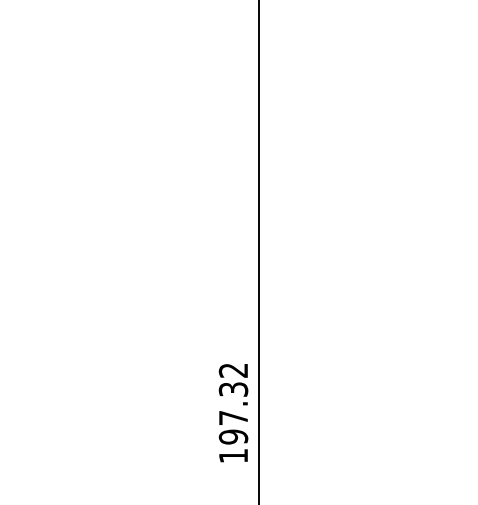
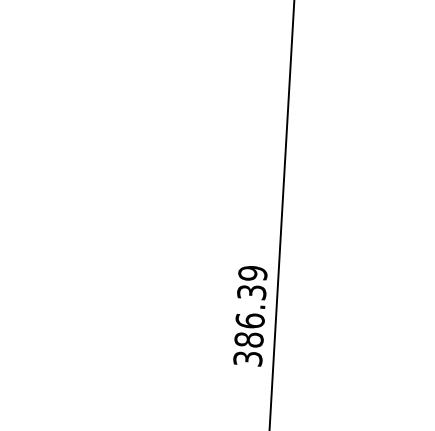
text: (233, 413) -> (250, 316), 197.32 -> 386.39

